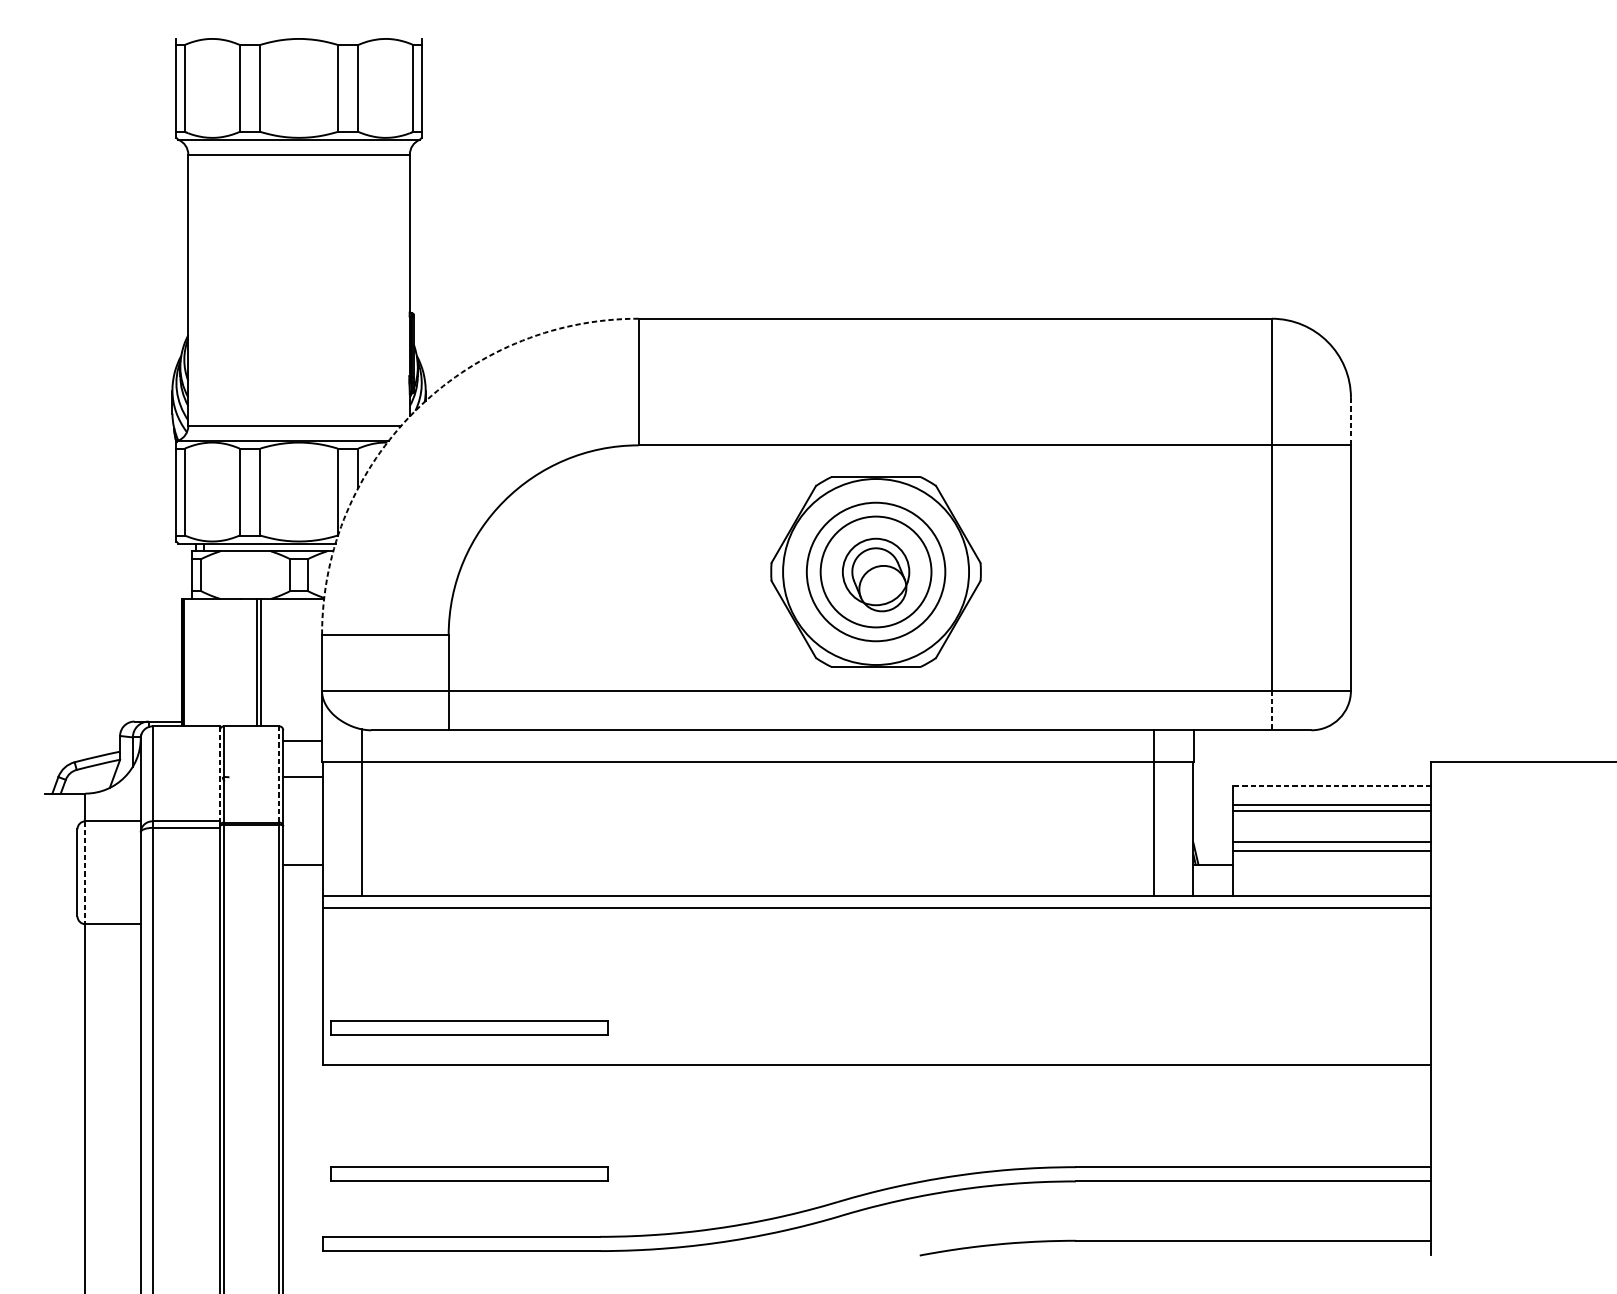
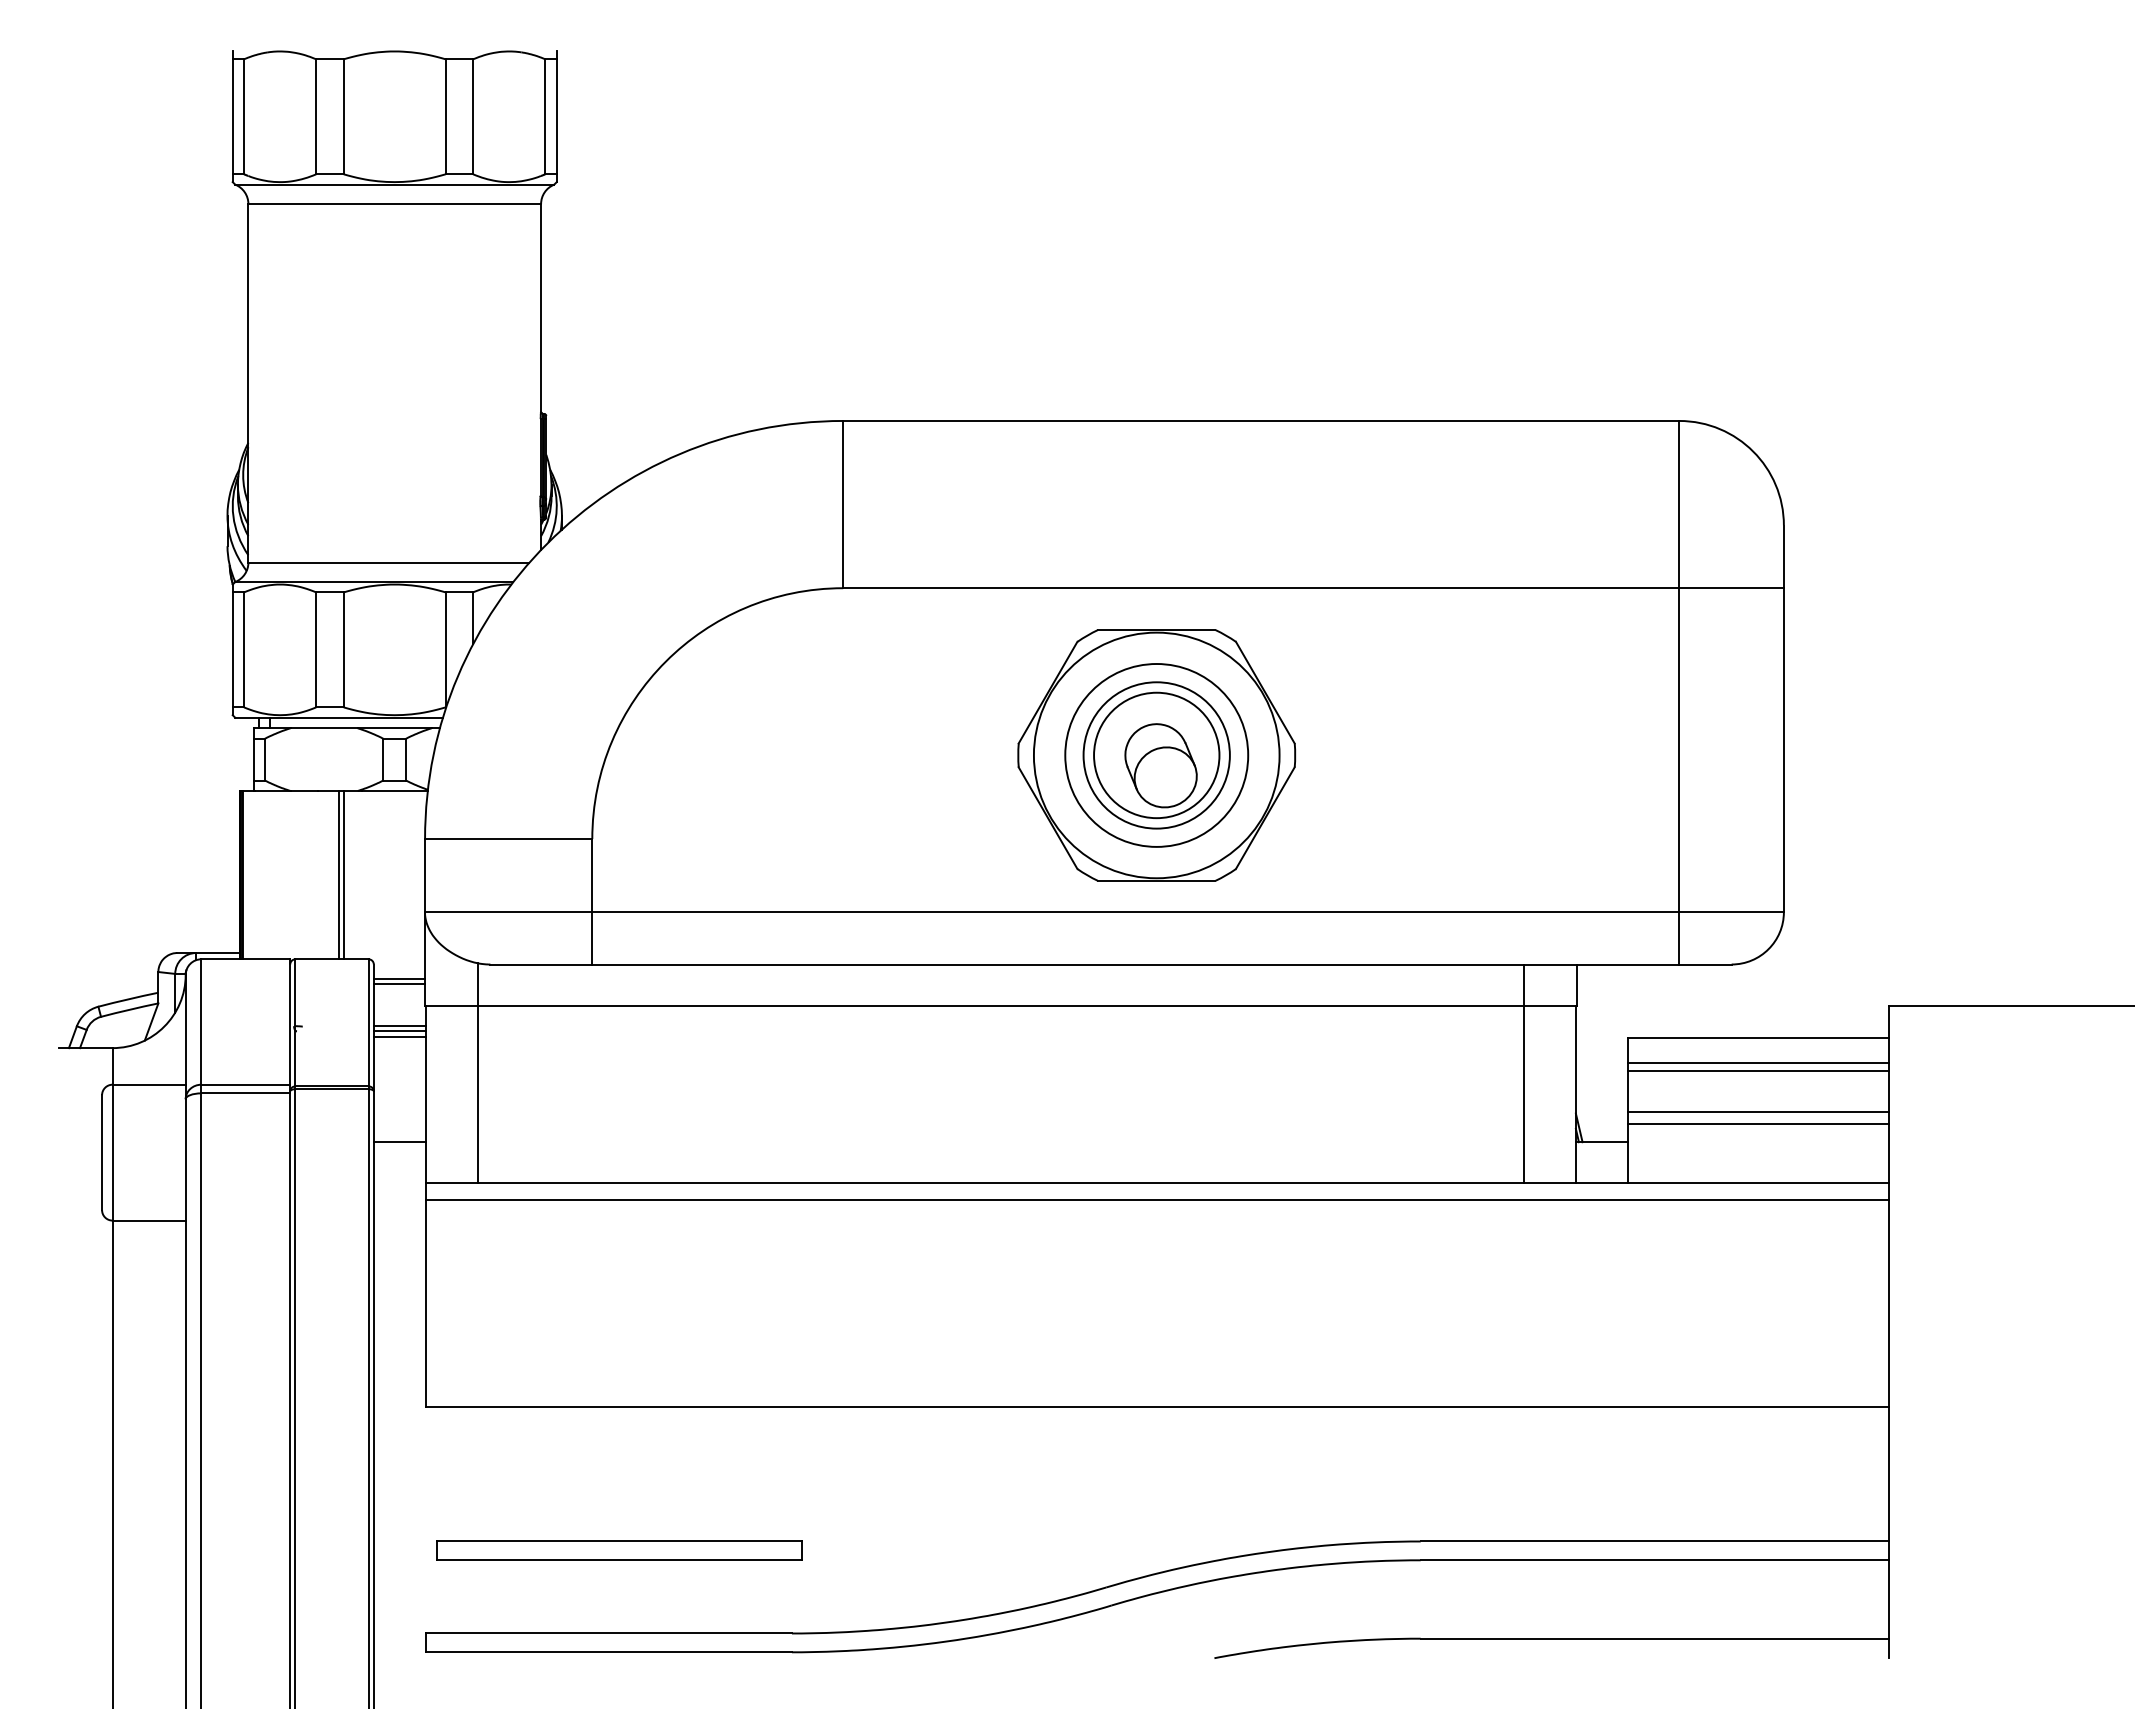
arc: (414, 411) -> (547, 543), dashed -> solid
line: (1350, 422) -> (1783, 557), dashed -> solid
circle: (875, 572) -> (1156, 755), size x1.43
line: (1271, 710) -> (1679, 938), dashed -> solid
line: (302, 745) -> (399, 984), added
line: (220, 774) -> (290, 1022), dashed -> solid
line: (279, 774) -> (368, 1022), dashed -> solid
line: (302, 781) -> (399, 1031), added
line: (302, 784) -> (399, 1036), added
line: (1331, 785) -> (1758, 1037), dashed -> solid
line: (85, 872) -> (112, 1152), dashed -> solid
part: (469, 1027) -> (619, 1357), removed

